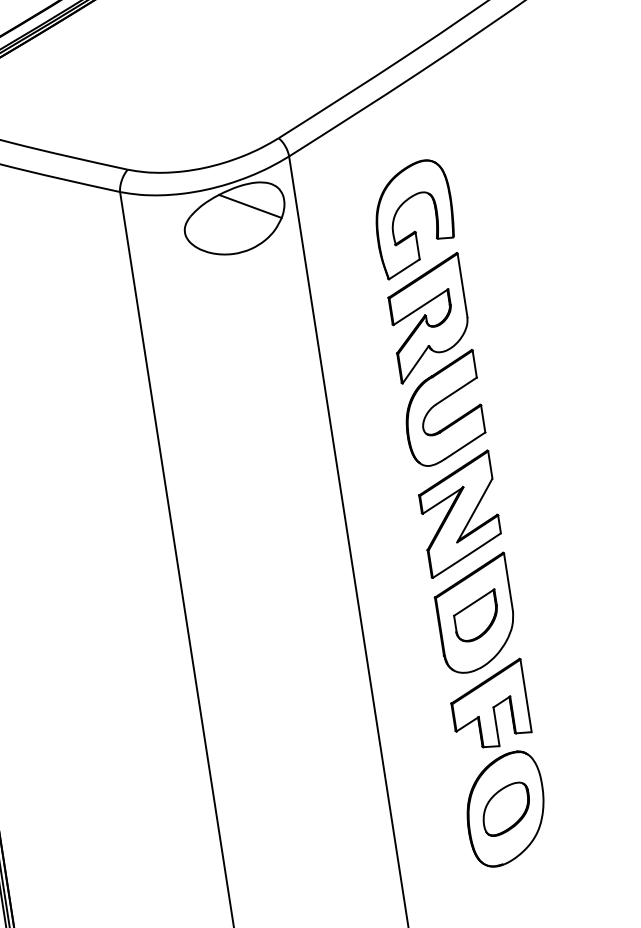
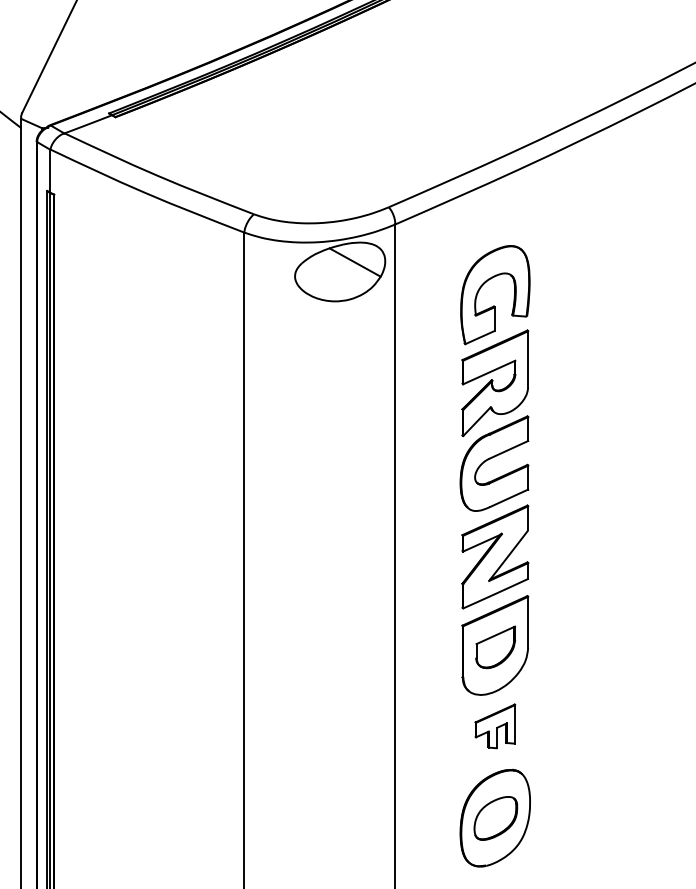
part: (489, 705) -> (495, 726), size x0.6

